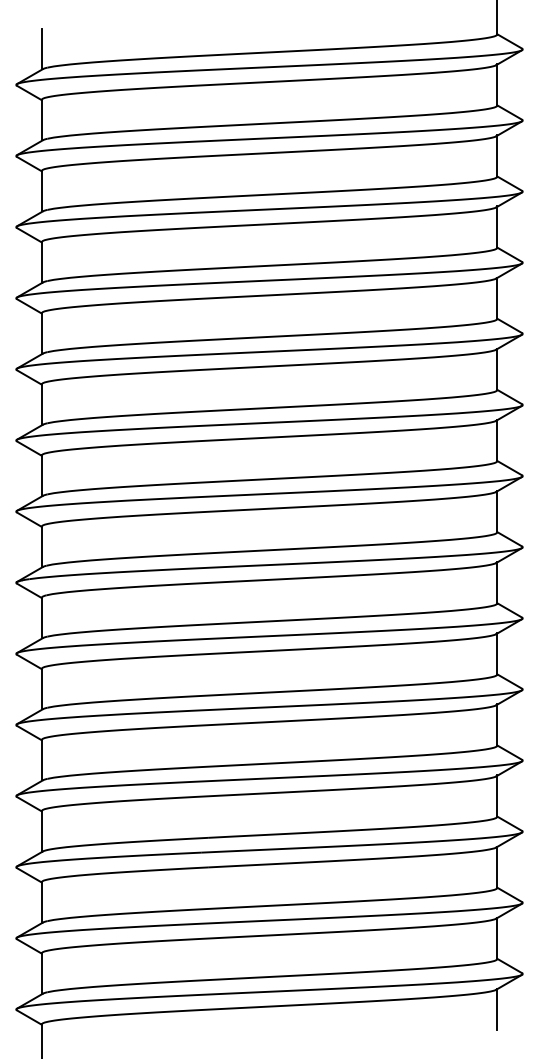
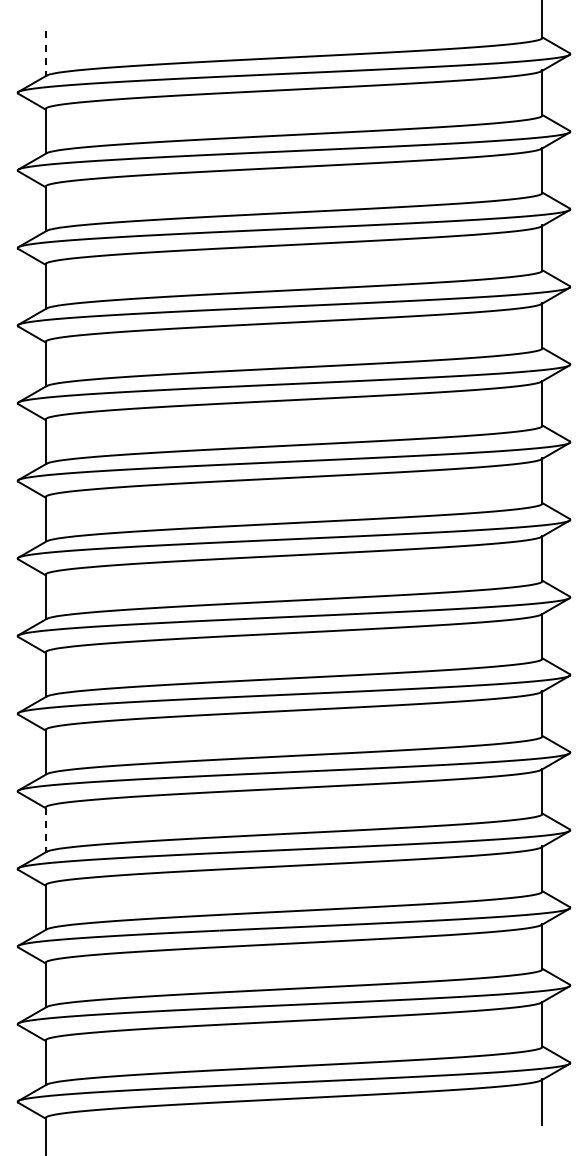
line: (41, 49) -> (45, 54), solid -> dashed
line: (41, 760) -> (45, 830), solid -> dashed

